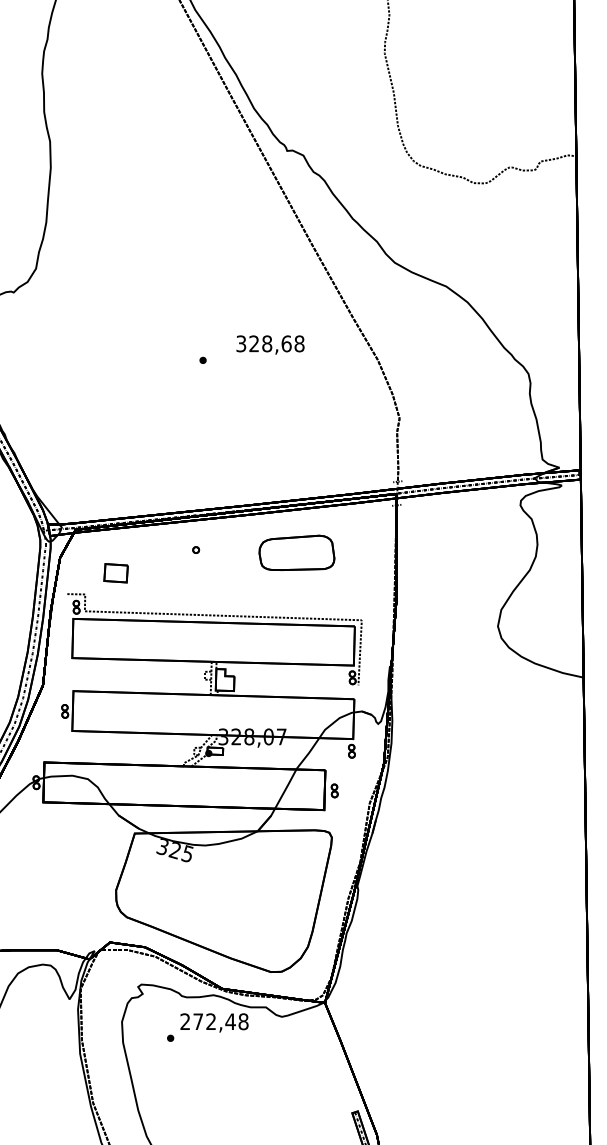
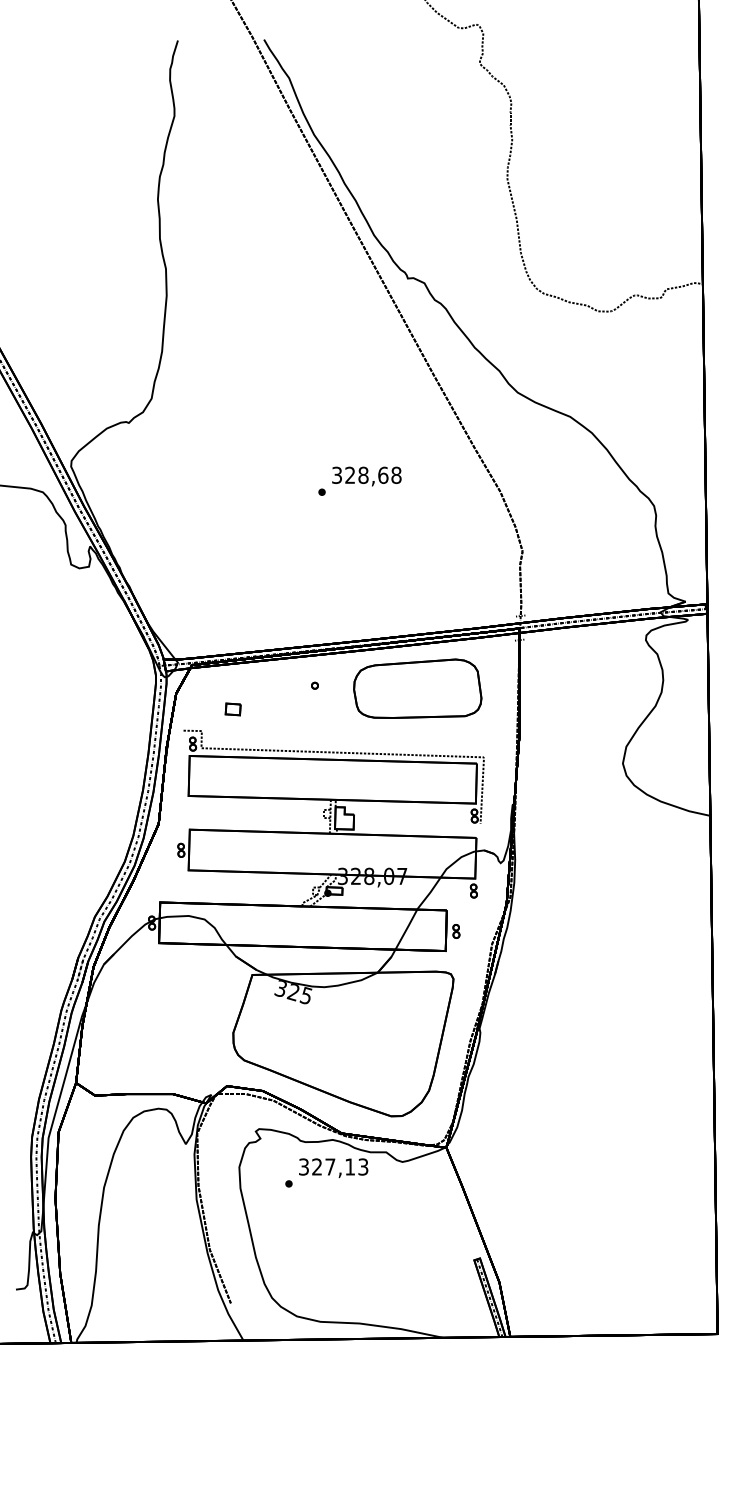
text: (270, 344) -> (366, 476), moved
part: (296, 552) -> (417, 688), size x1.67
part: (115, 573) -> (232, 709), size x0.62
text: (214, 1021) -> (333, 1166), 272,48 -> 327,13

